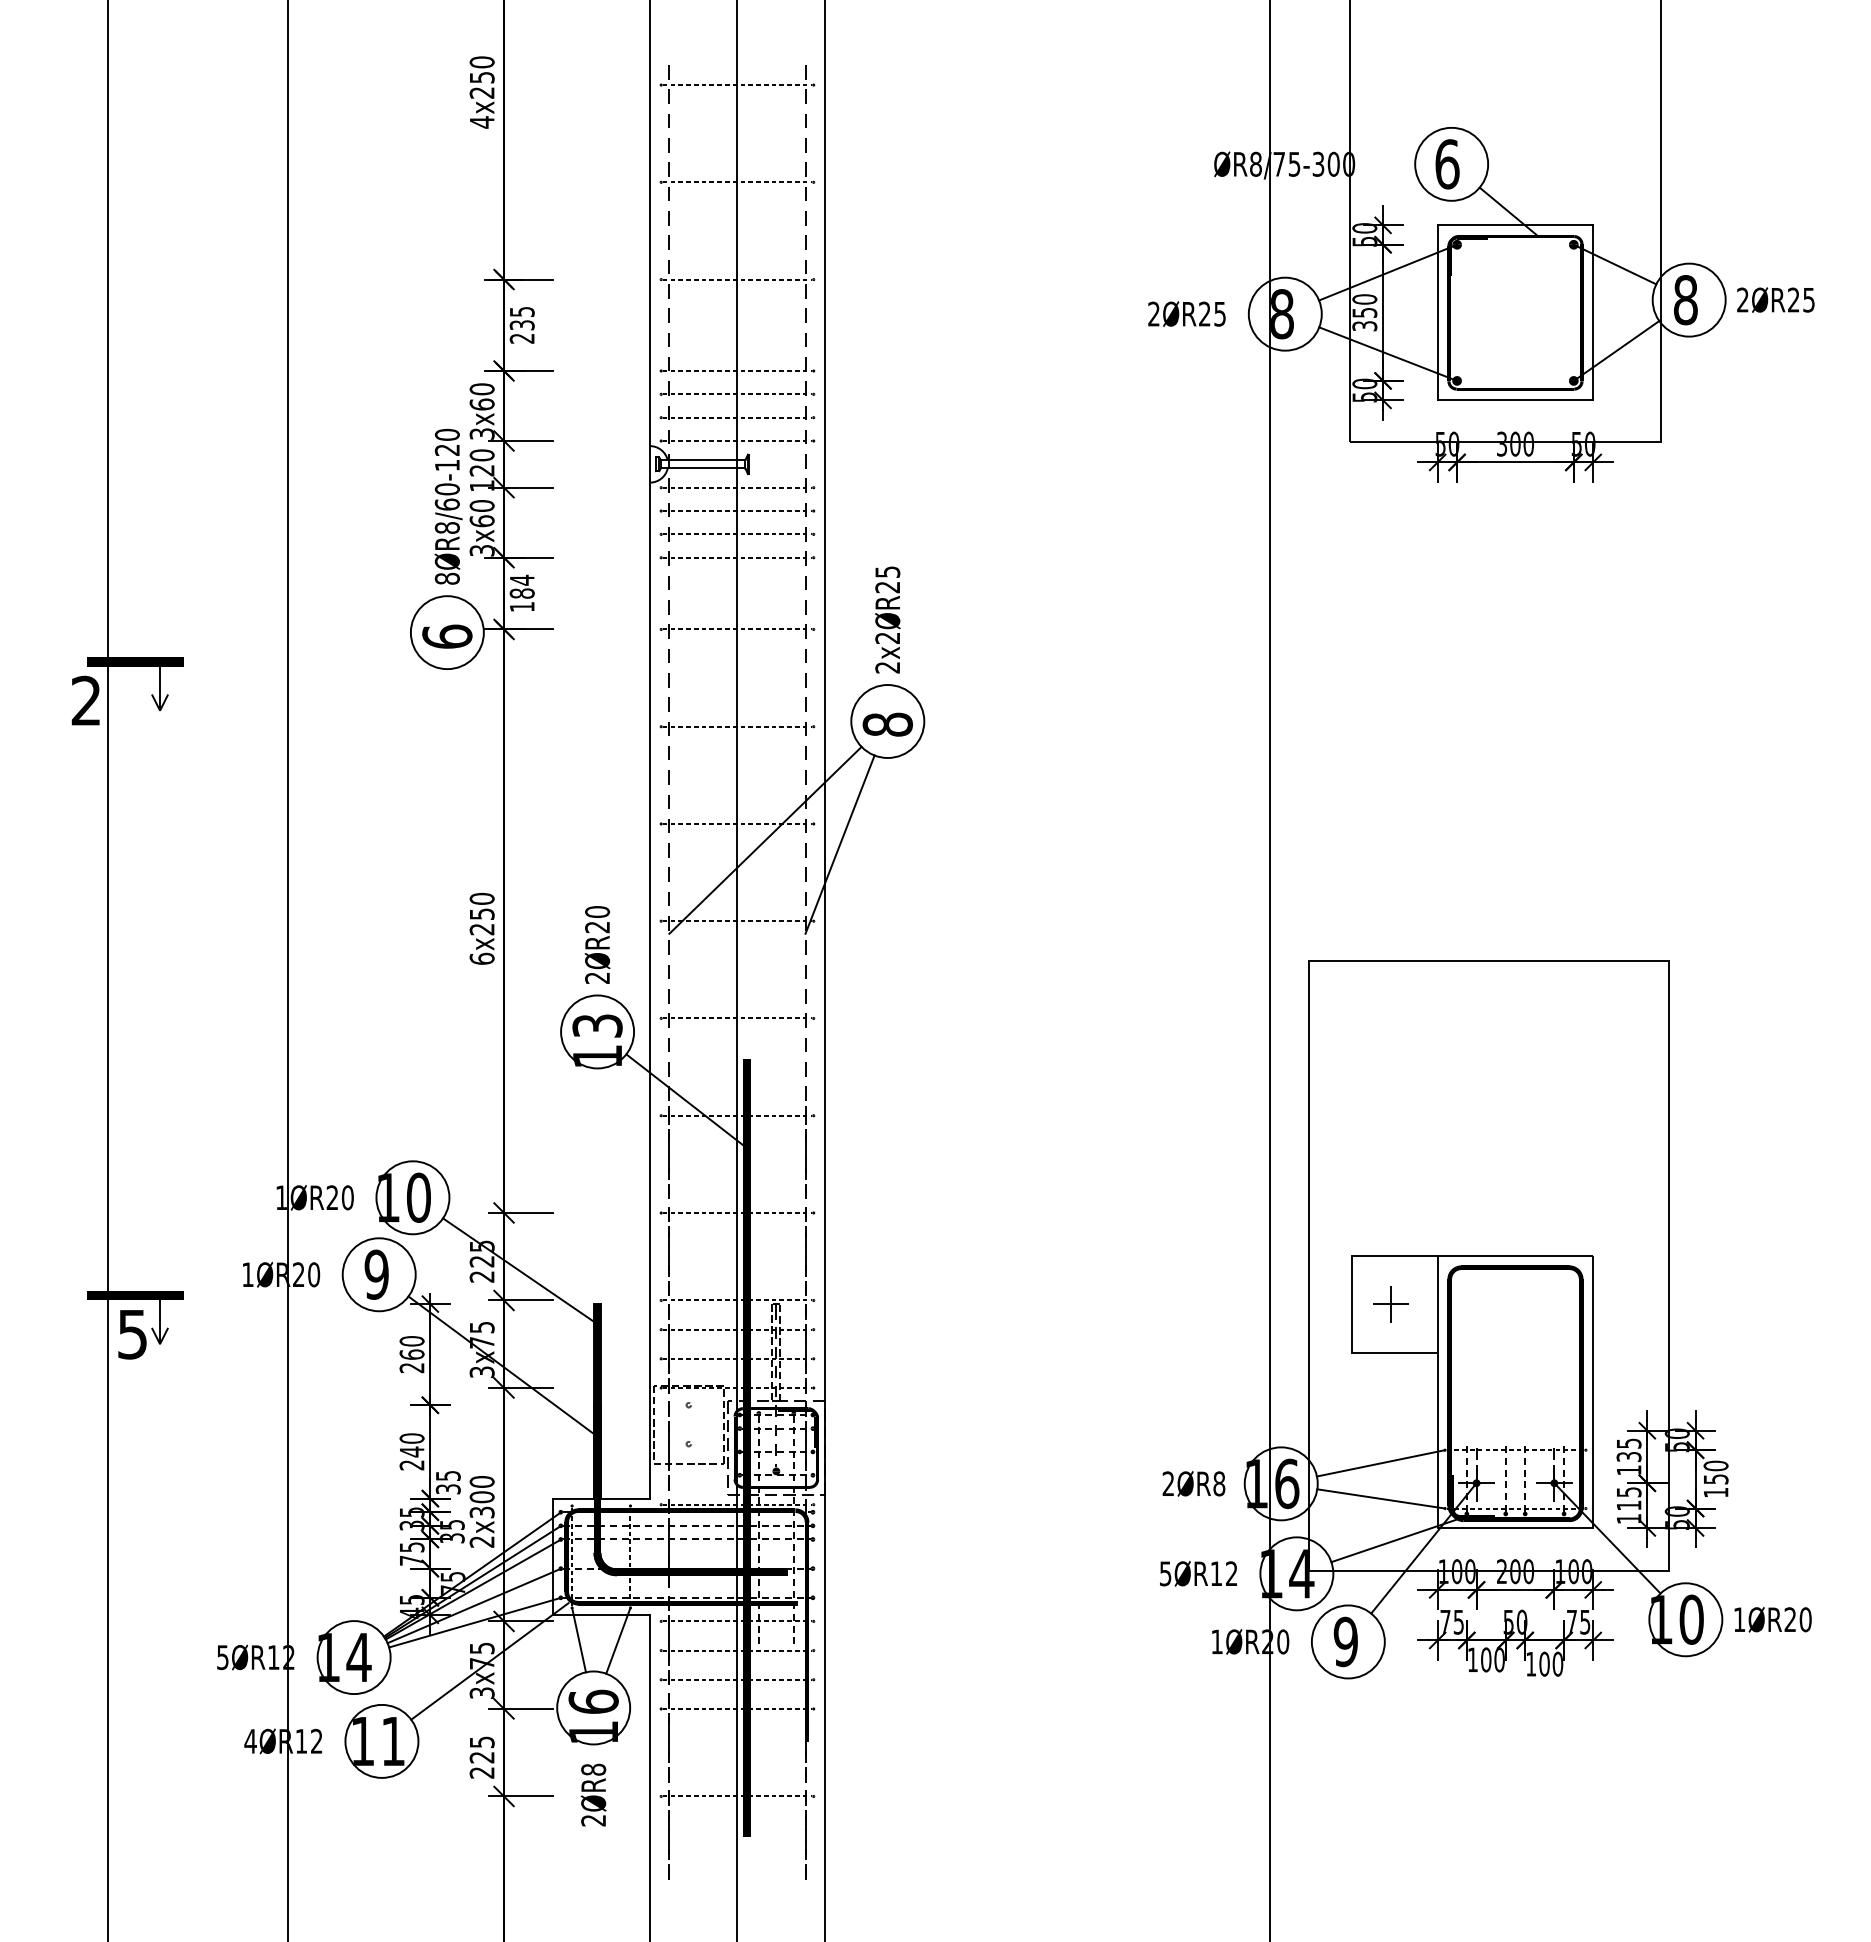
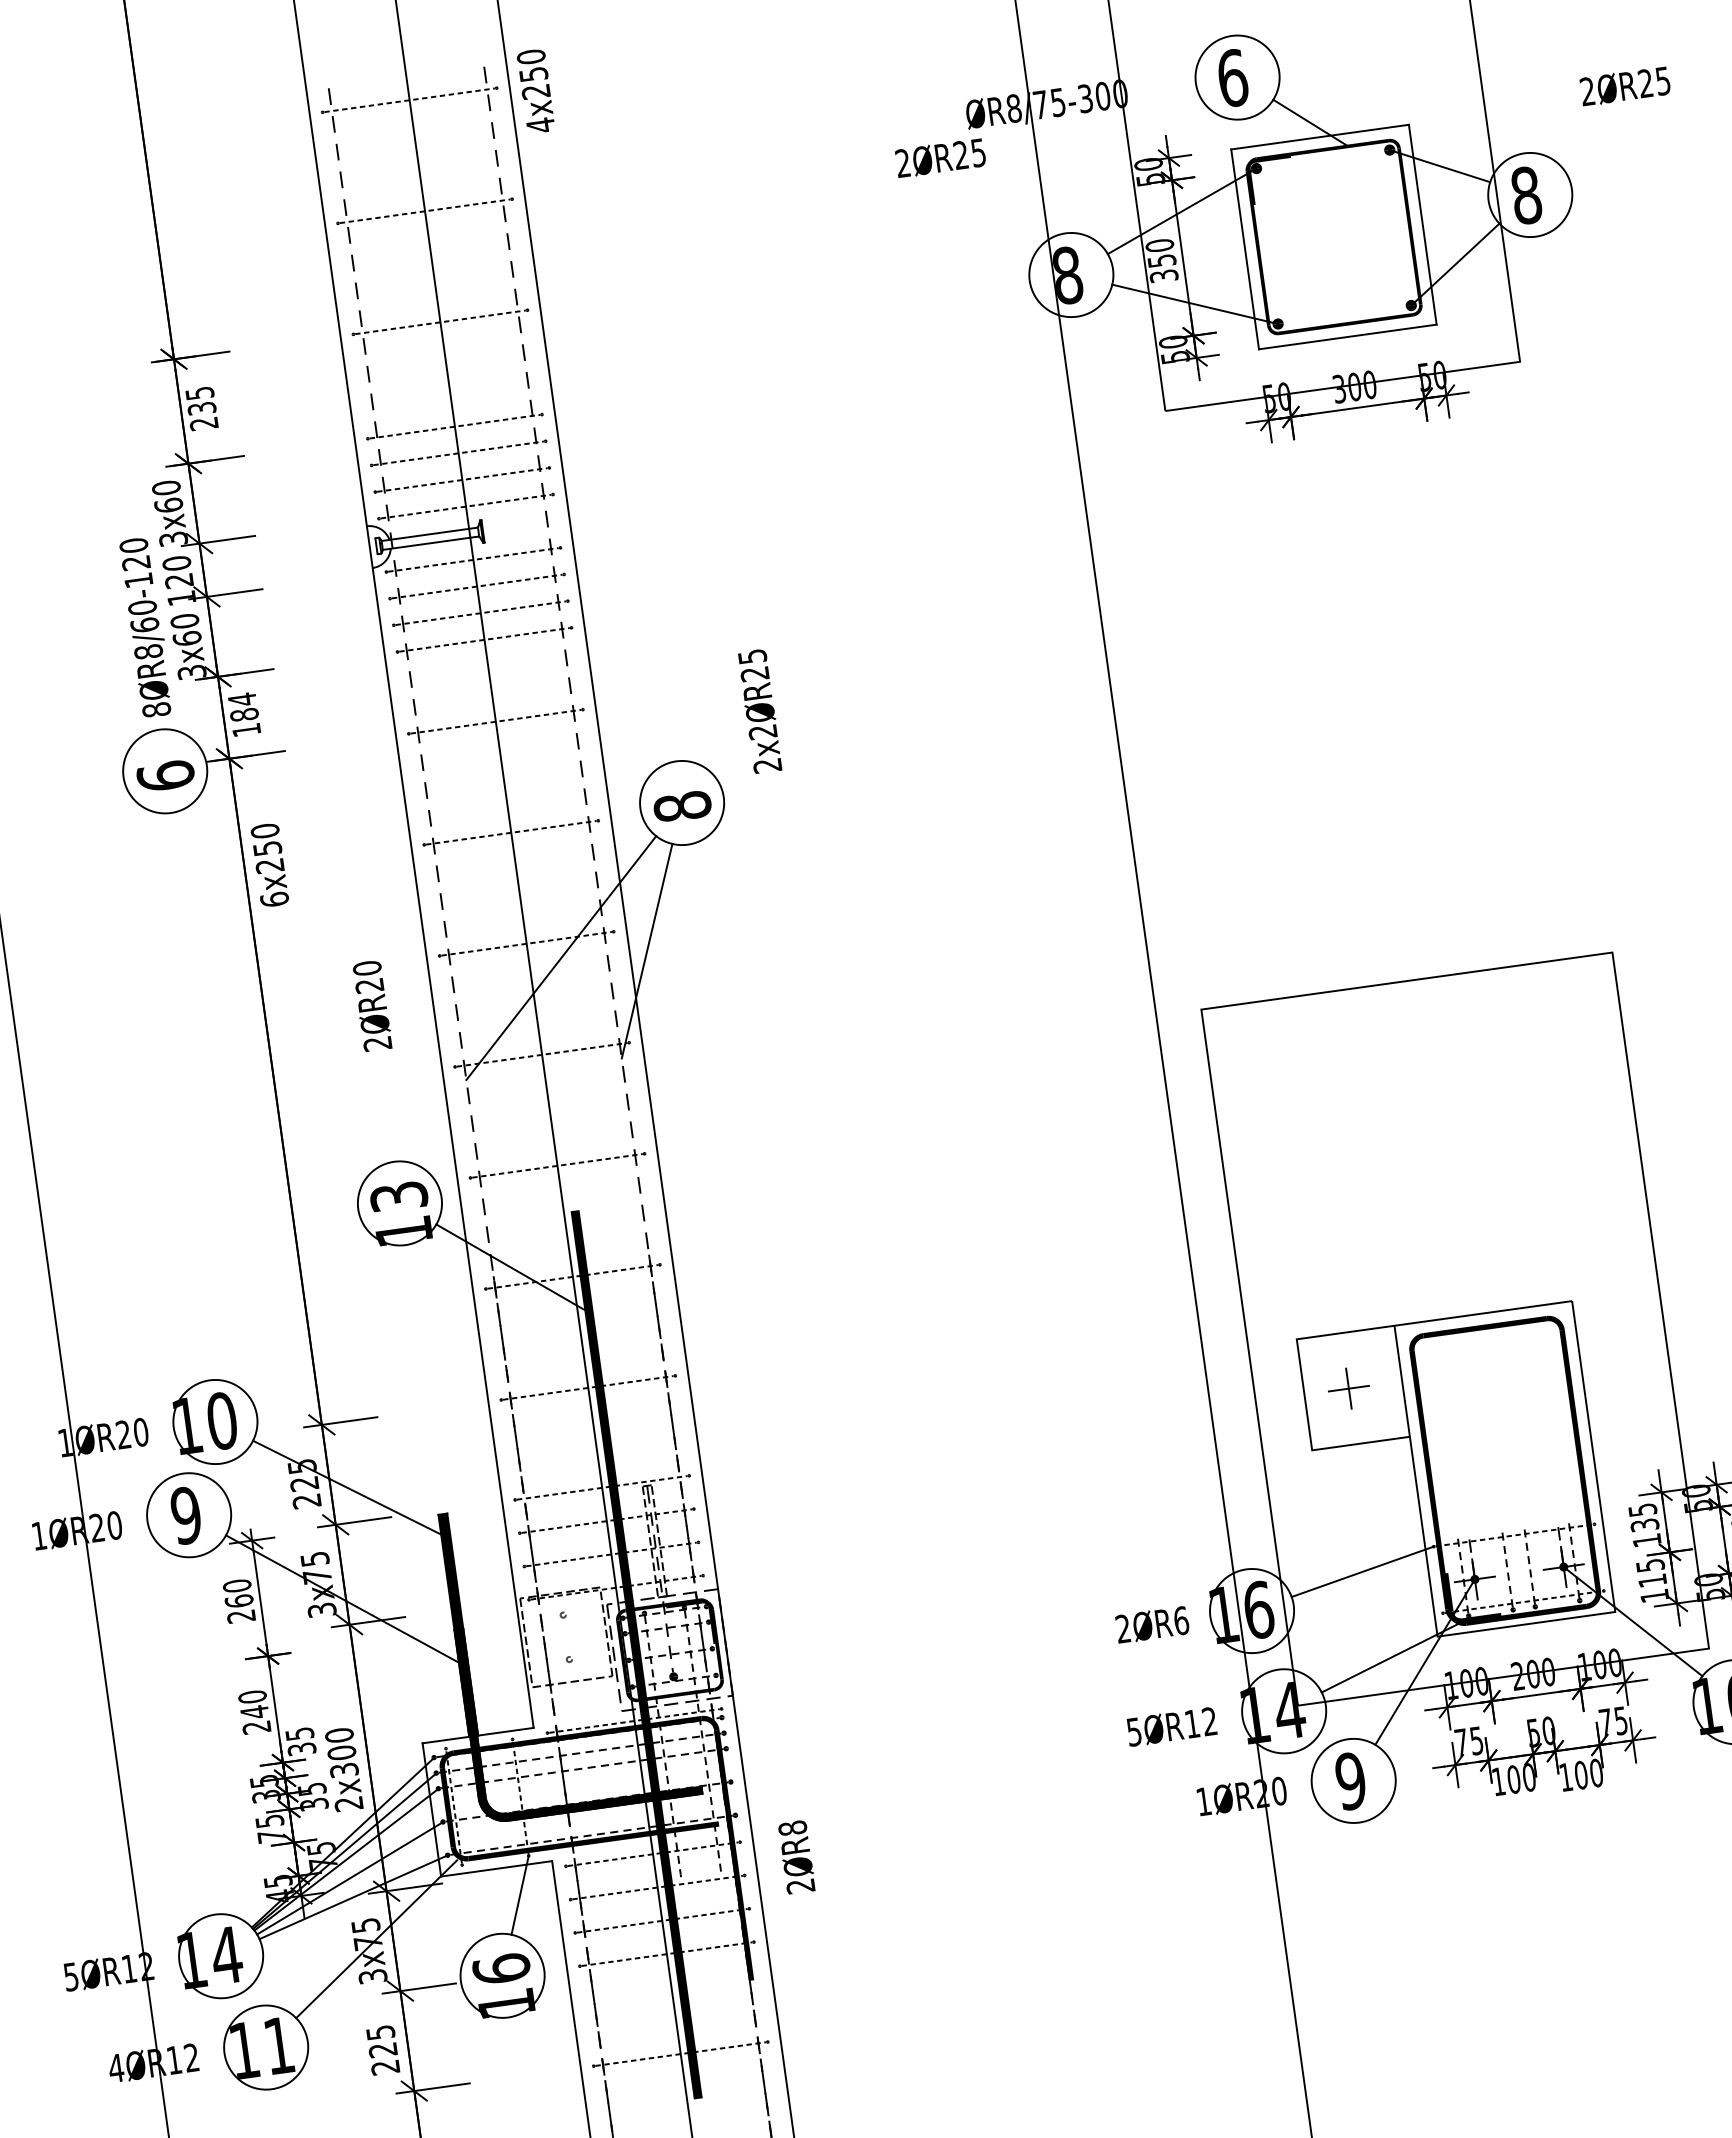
text: (481, 92) -> (535, 91), moved
text: (1775, 299) -> (1624, 85), moved
text: (1186, 313) -> (940, 157), moved
text: (887, 619) -> (759, 710), moved
text: (481, 928) -> (269, 864), moved
text: (597, 944) -> (372, 1005), moved
text: (1219, 1483) -> (1181, 1620), 2ØR8 -> 2ØR6
line: (1381, 1498) -> (1368, 1611), removed
line: (578, 1639) -> (474, 1900), removed
text: (593, 1794) -> (796, 1856), moved

